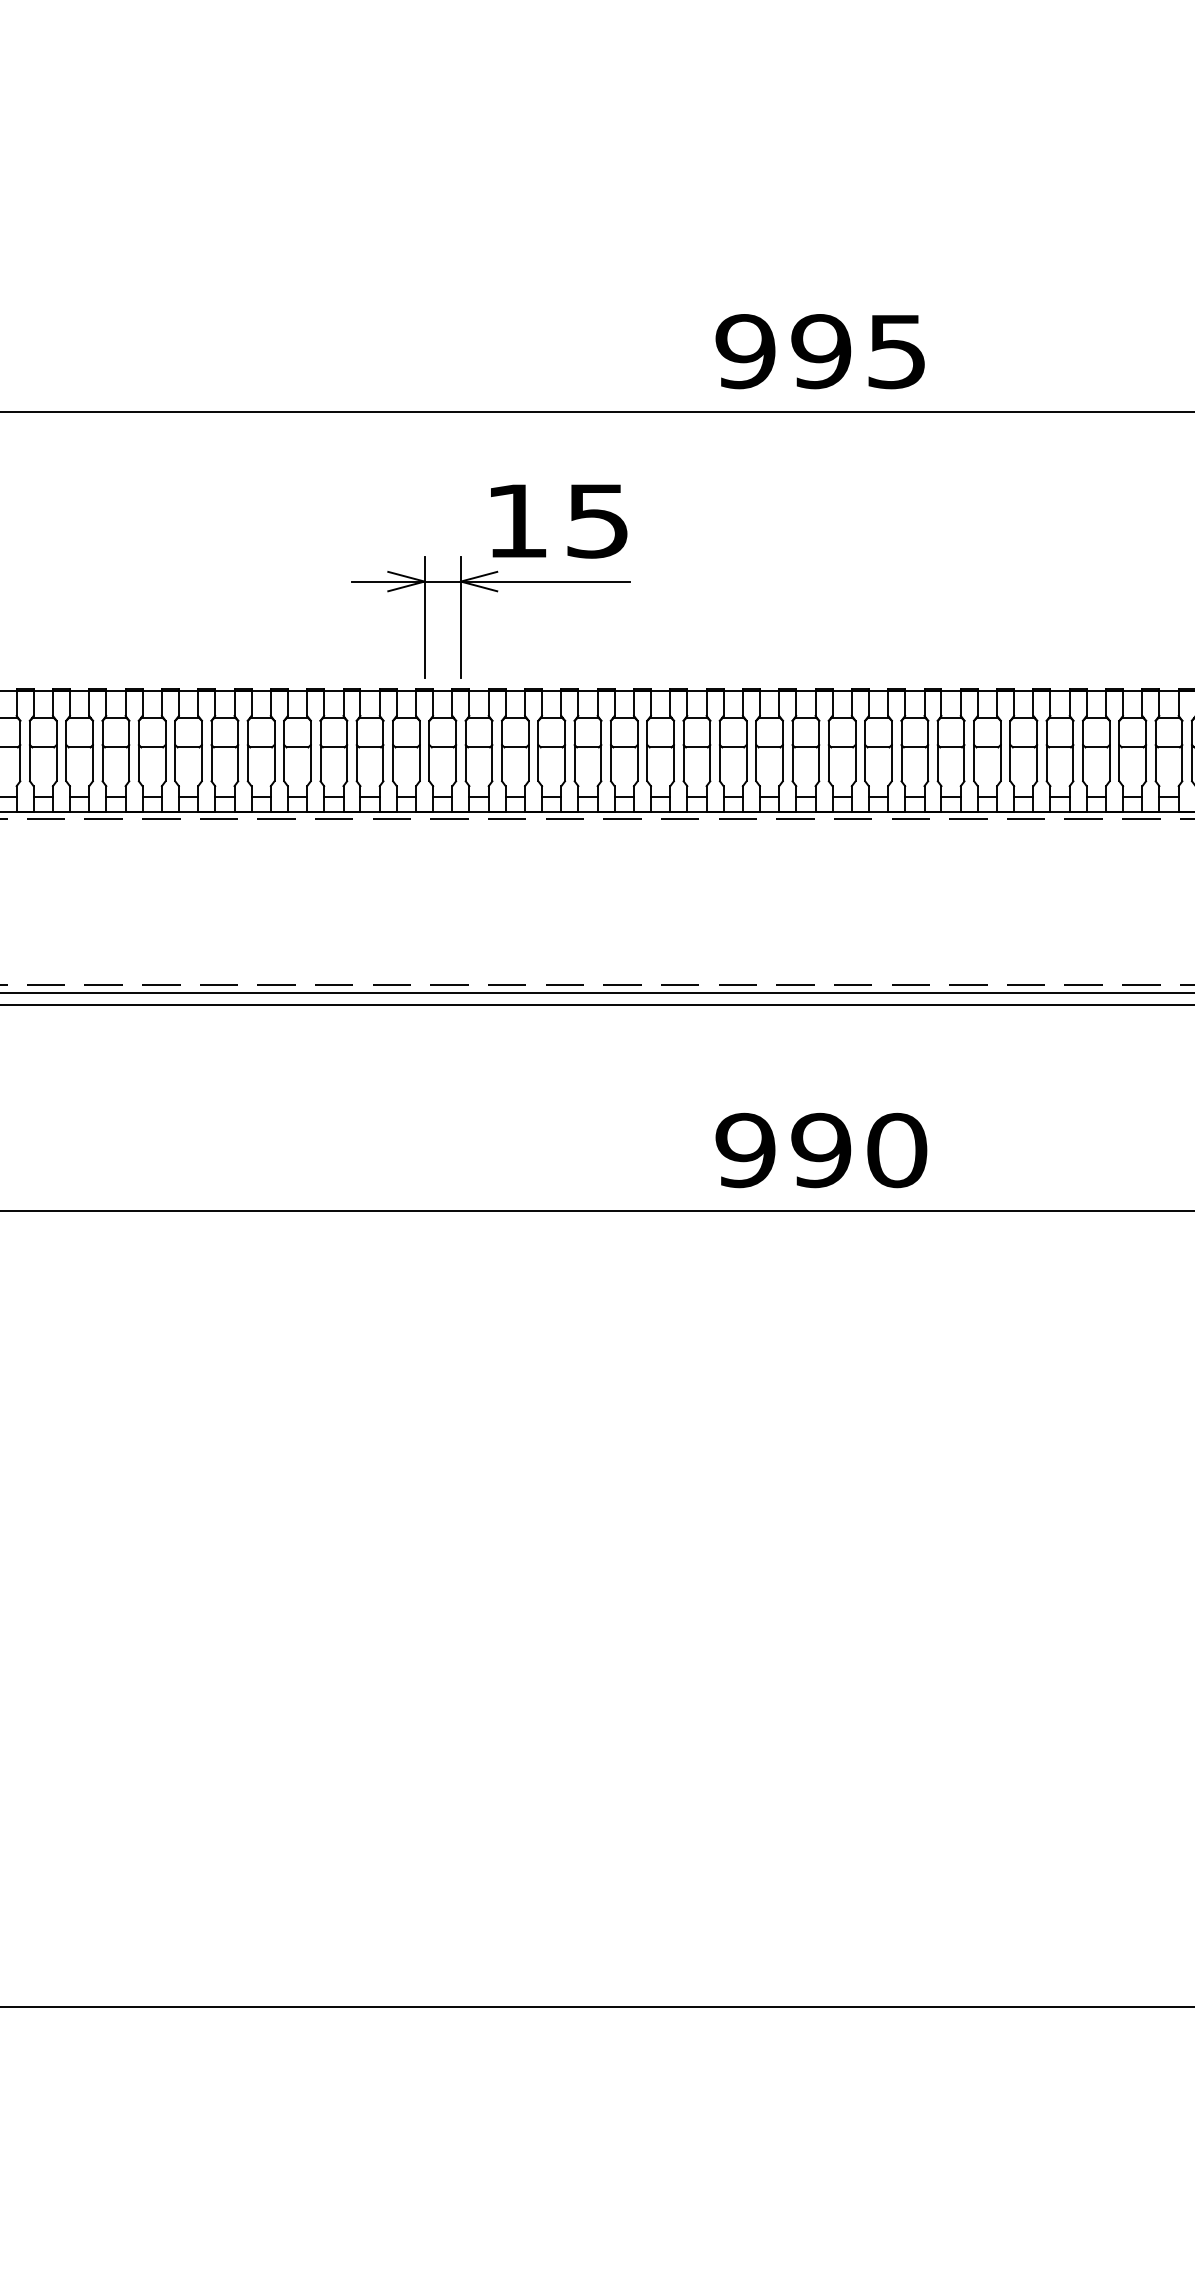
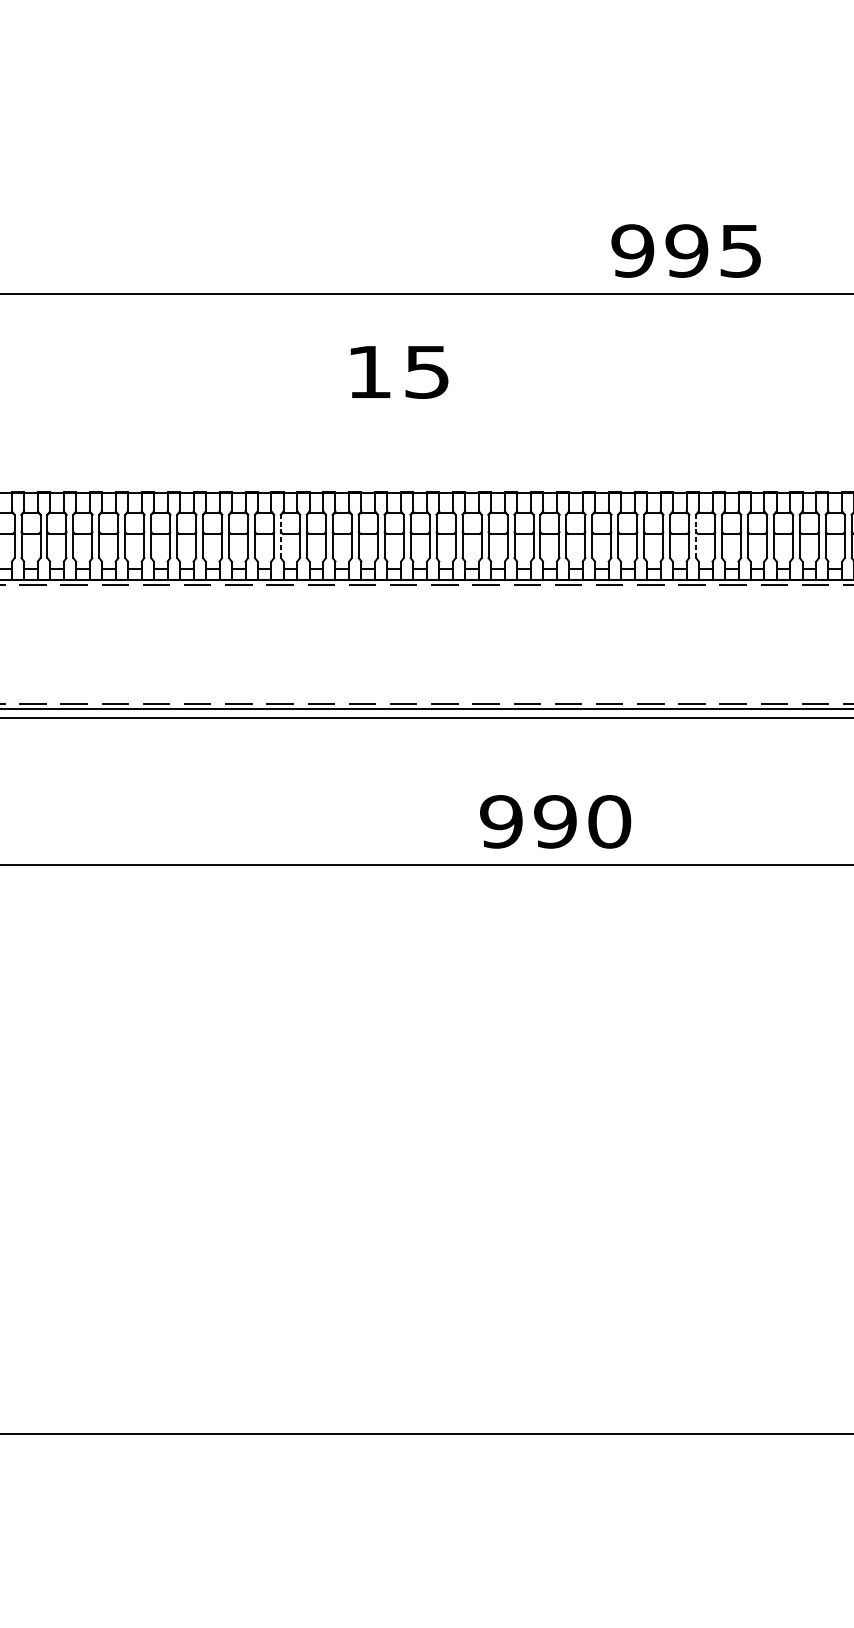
text: (819, 351) -> (685, 250), moved
part: (497, 592) -> (355, 423), removed
line: (393, 750) -> (281, 536), solid -> dashed
line: (974, 750) -> (696, 536), solid -> dashed
text: (821, 1150) -> (555, 821), moved

